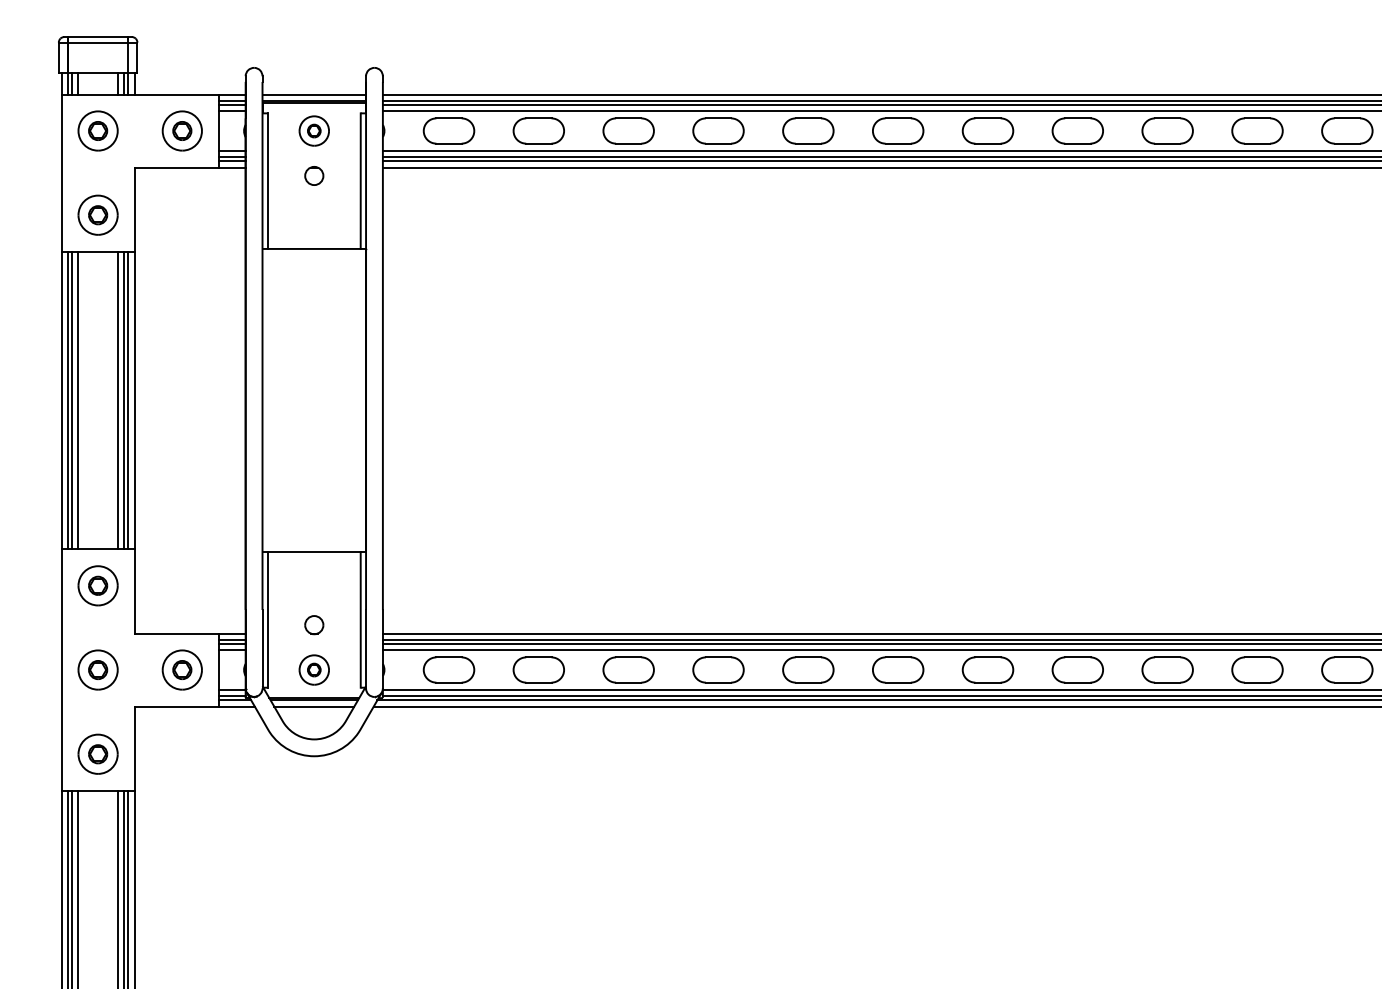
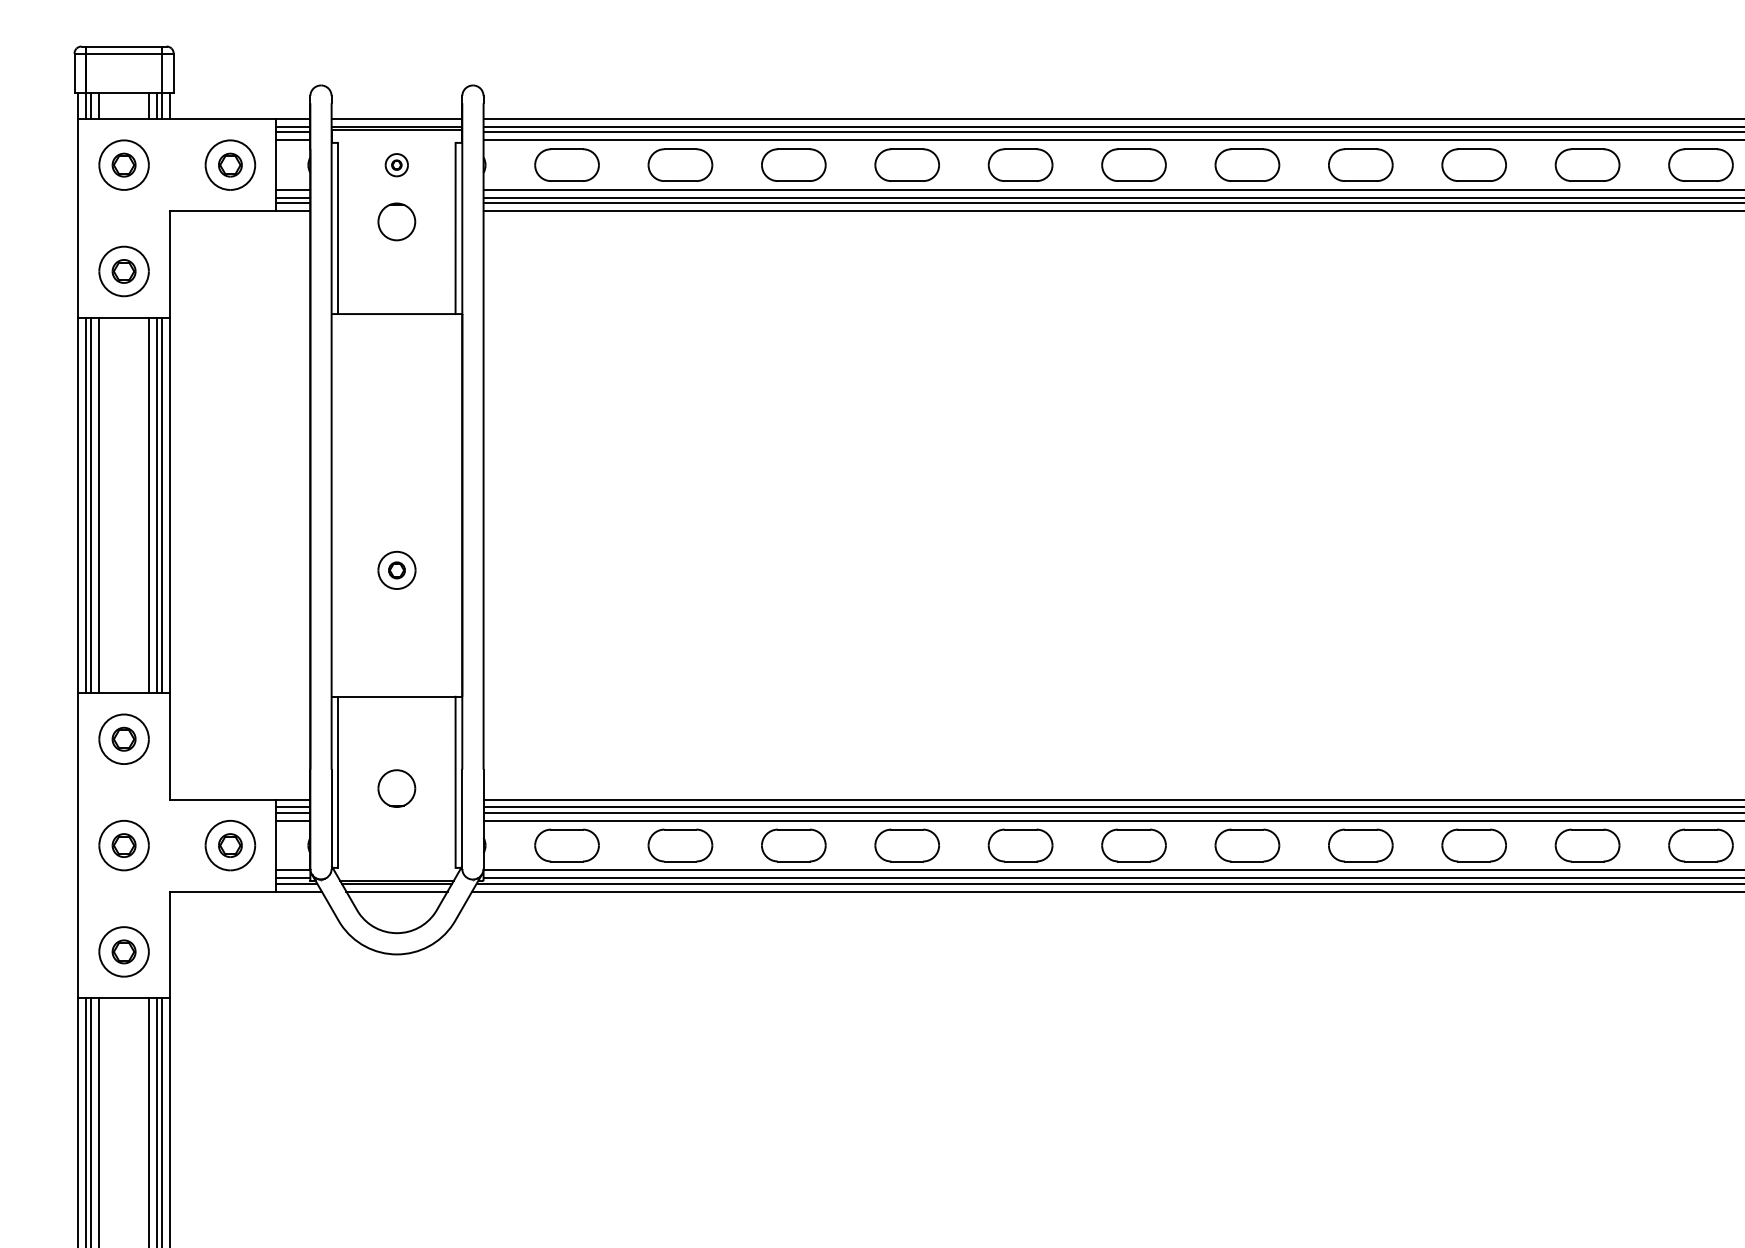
part: (313, 130) -> (395, 164), size x0.6
part: (314, 175) -> (397, 221), size x1.6
part: (314, 625) -> (397, 789), size x1.6
part: (313, 669) -> (395, 569), moved

